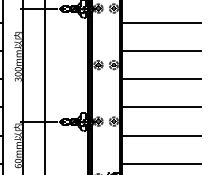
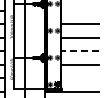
line: (161, 22) -> (80, 10), removed
line: (161, 108) -> (80, 51), solid -> dashed
line: (161, 164) -> (80, 78), removed

